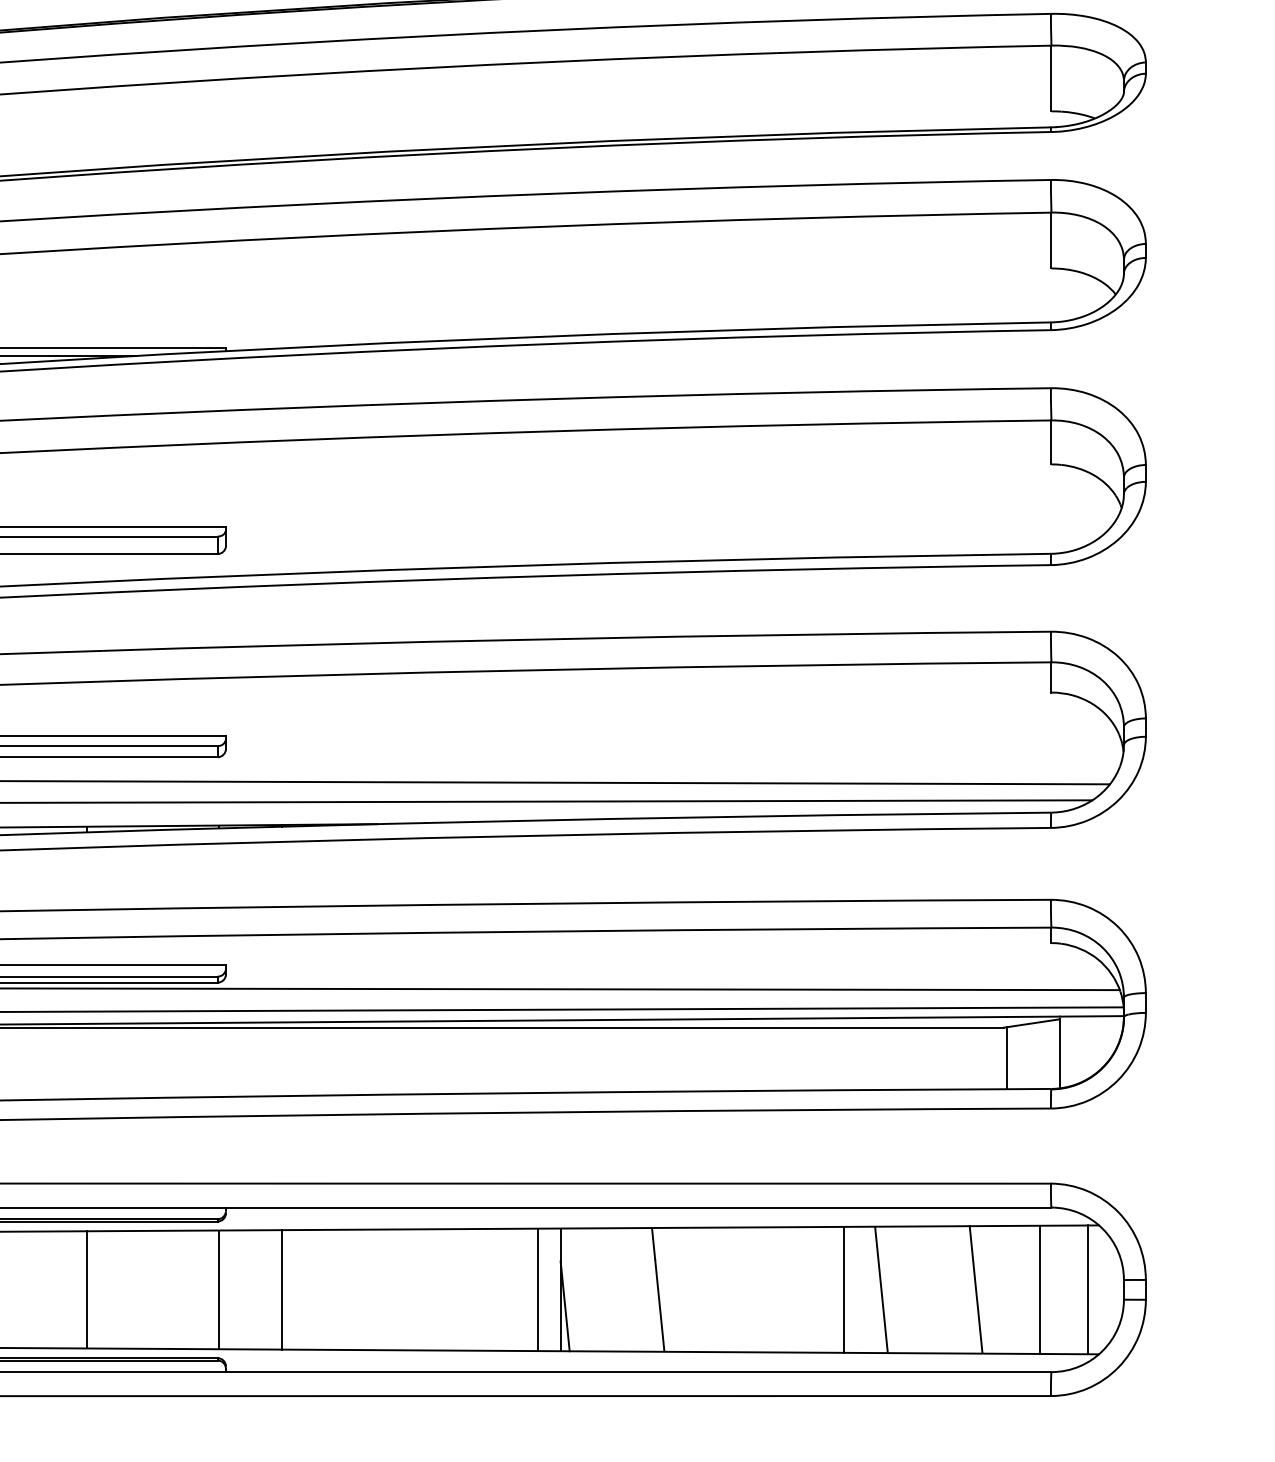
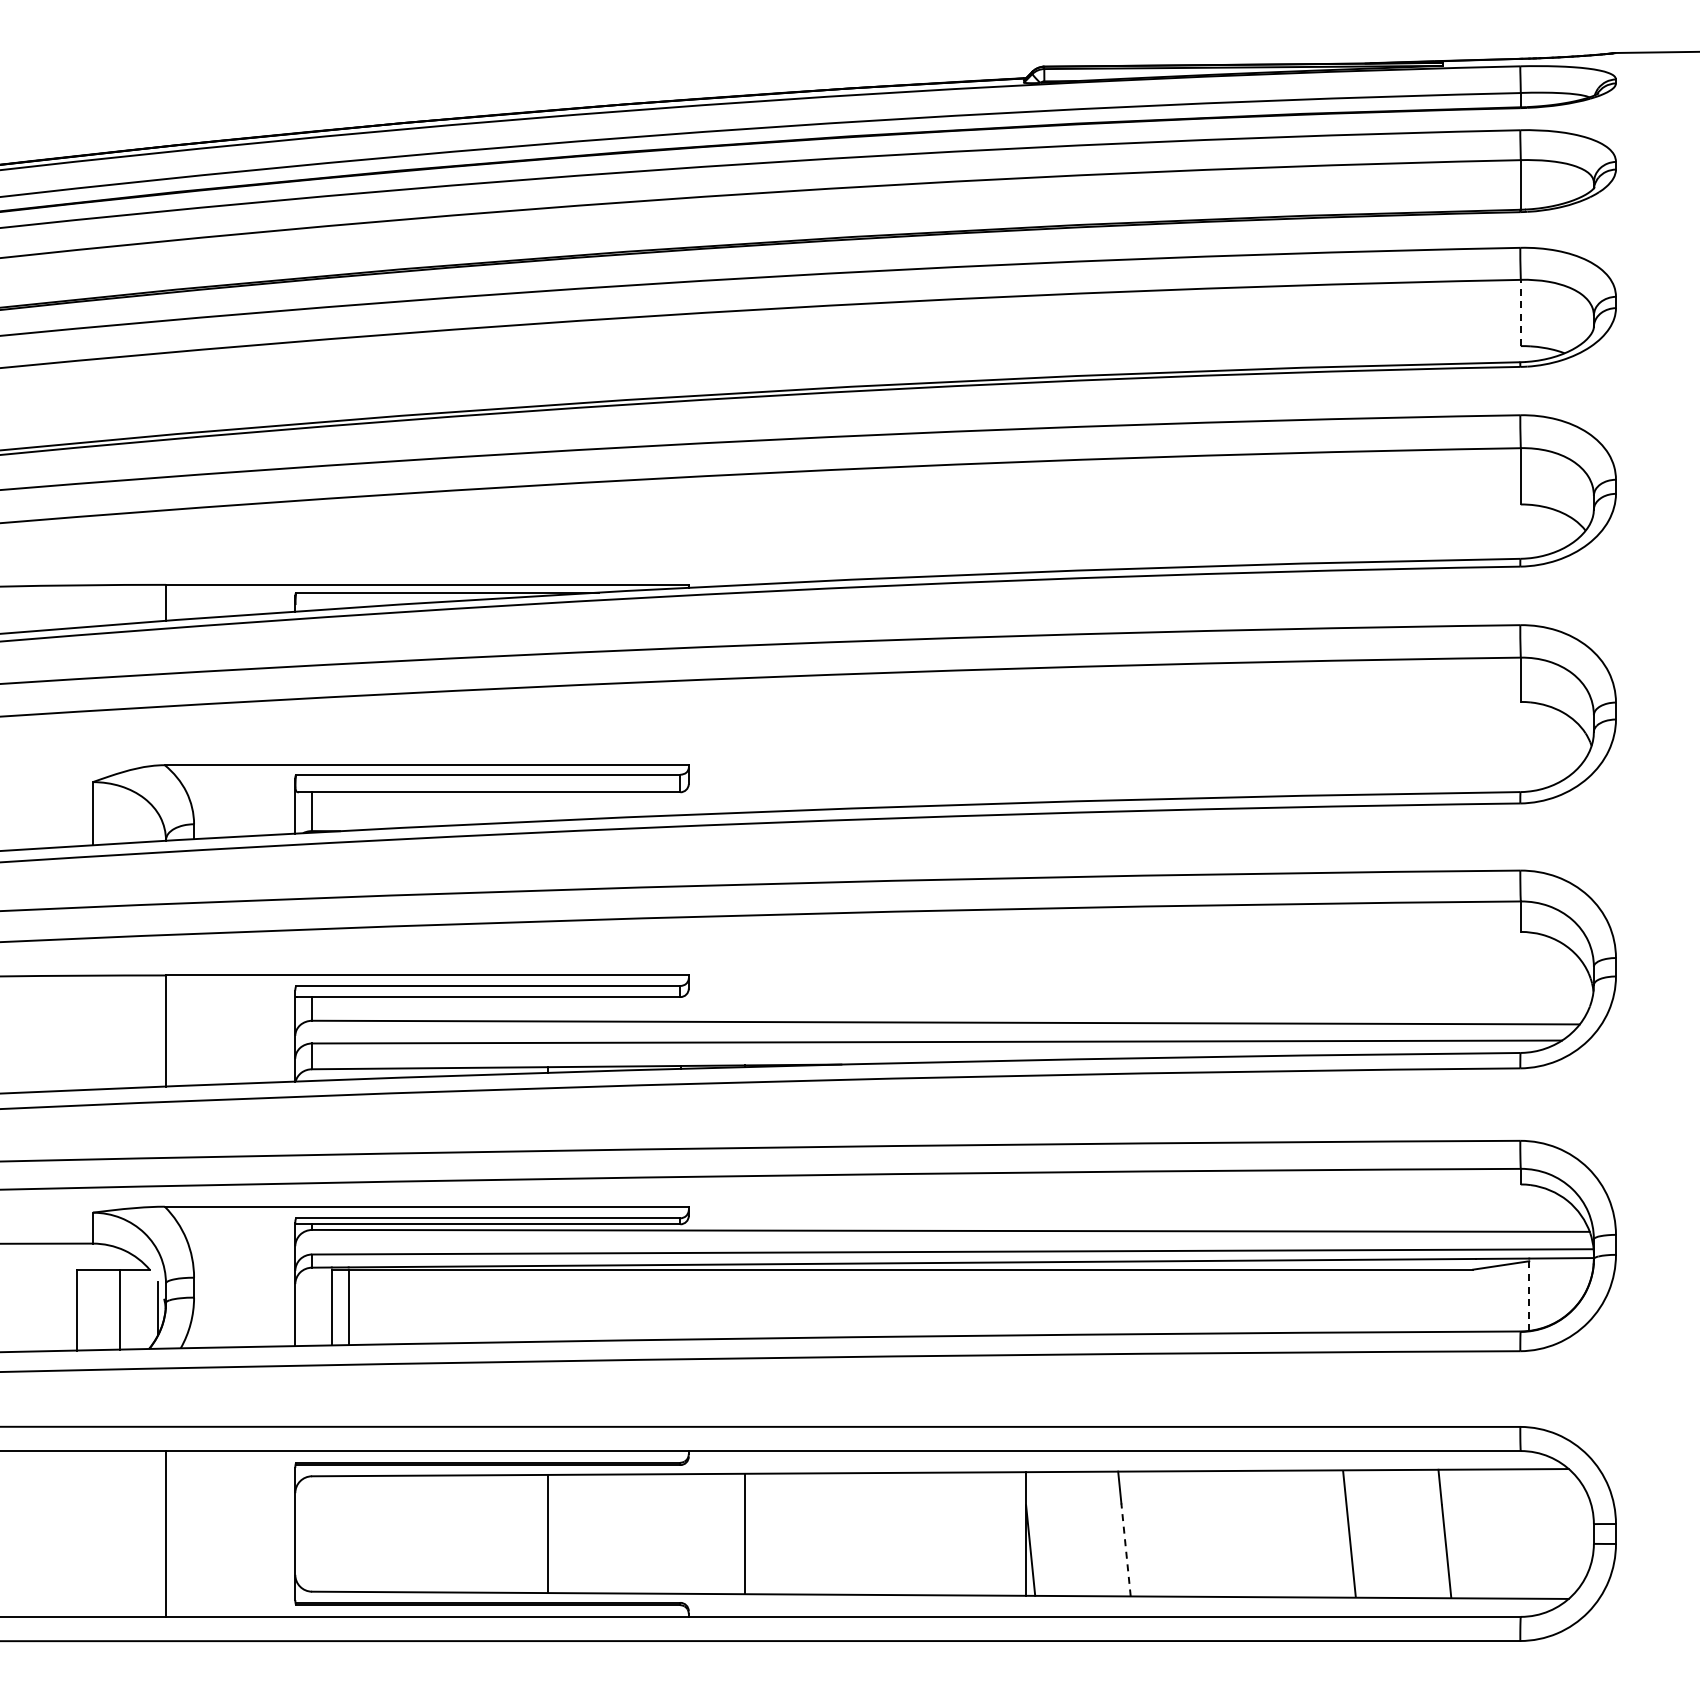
line: (1051, 78) -> (1520, 312), solid -> dashed
line: (1060, 1054) -> (1529, 1296), solid -> dashed
line: (1007, 1058) -> (1476, 1300), removed
line: (218, 1289) -> (681, 1533), removed
line: (538, 1289) -> (1003, 1533), removed
line: (843, 1289) -> (1311, 1533), removed
line: (1040, 1289) -> (1509, 1533), removed
line: (1087, 1289) -> (1557, 1533), removed
line: (659, 1304) -> (1125, 1548), solid -> dashed

